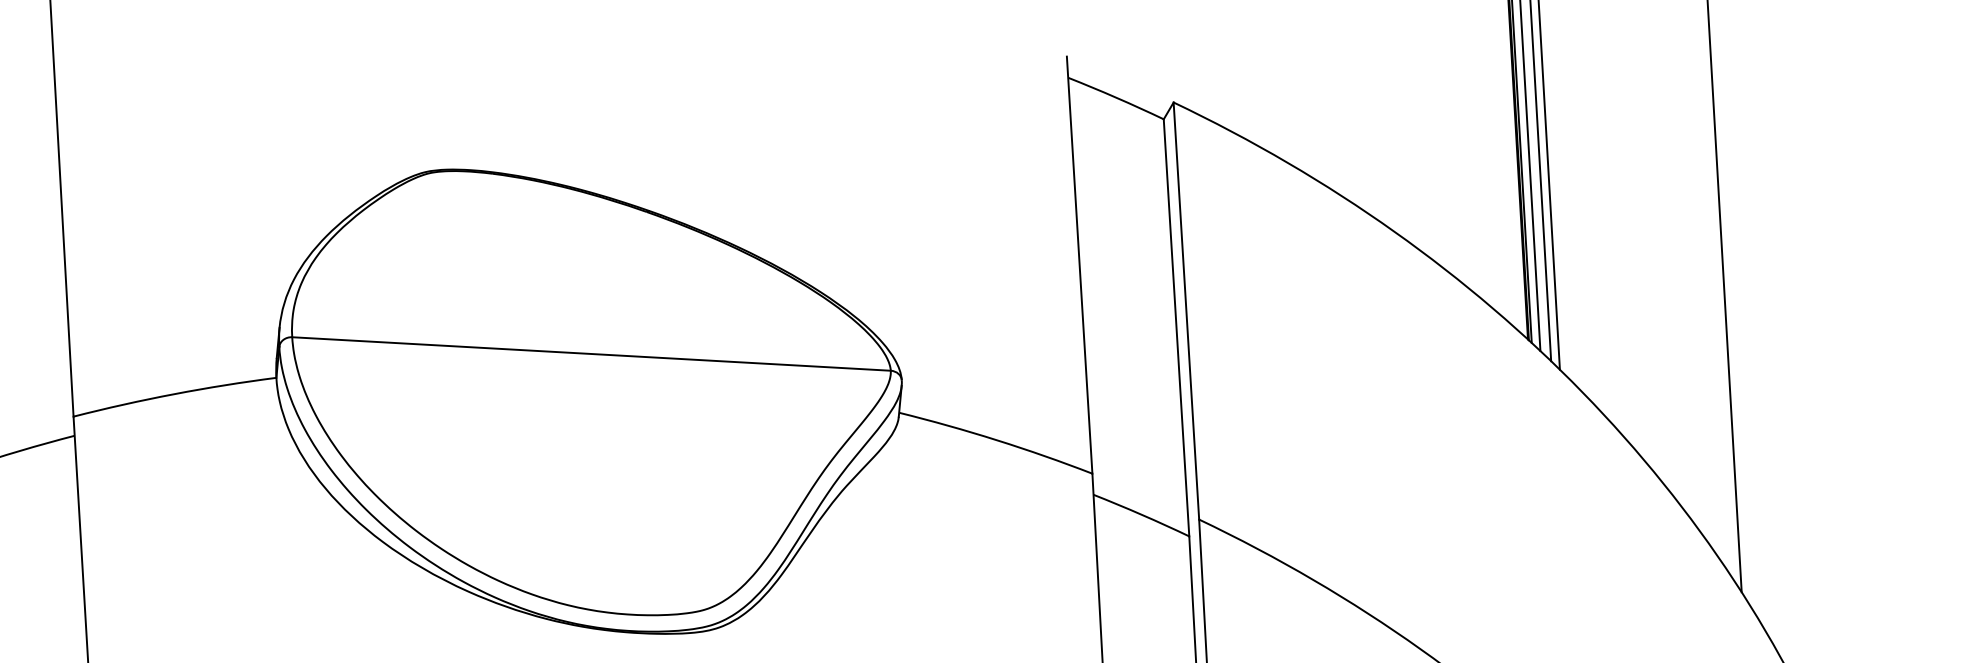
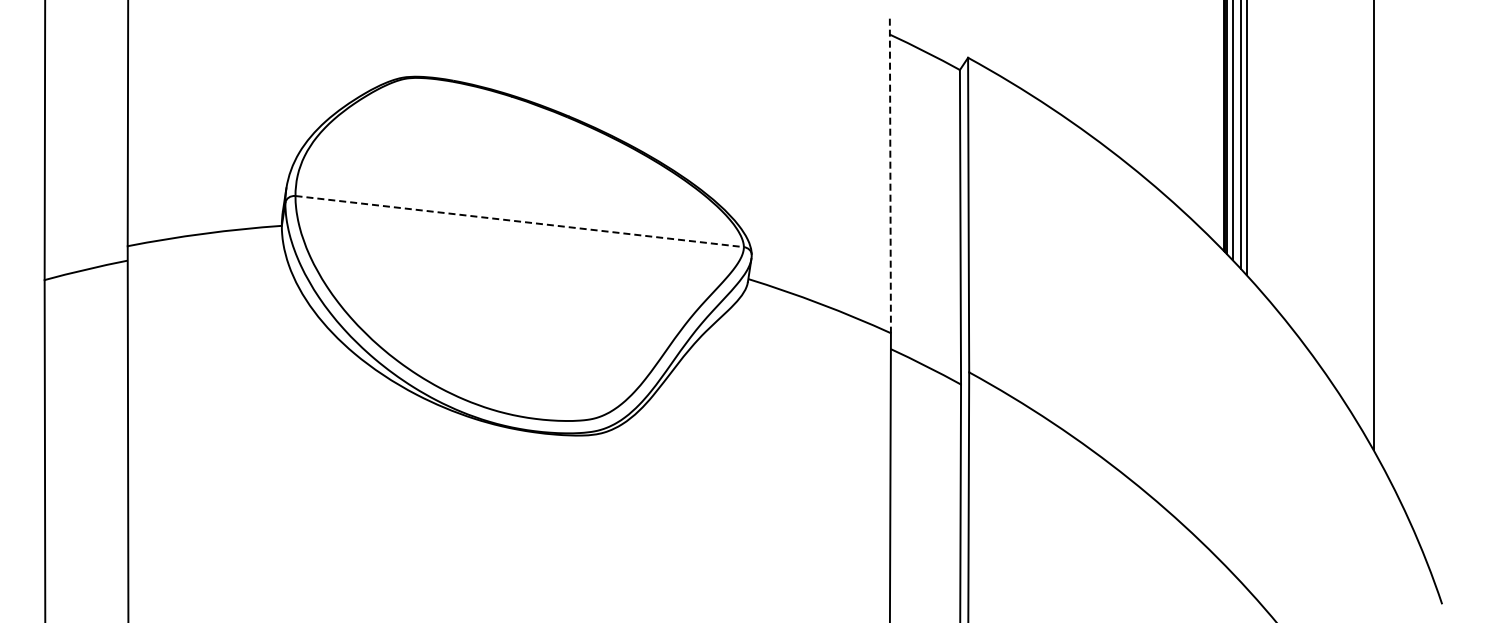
line: (1079, 265) -> (890, 176), solid -> dashed
line: (591, 353) -> (519, 221), solid -> dashed

